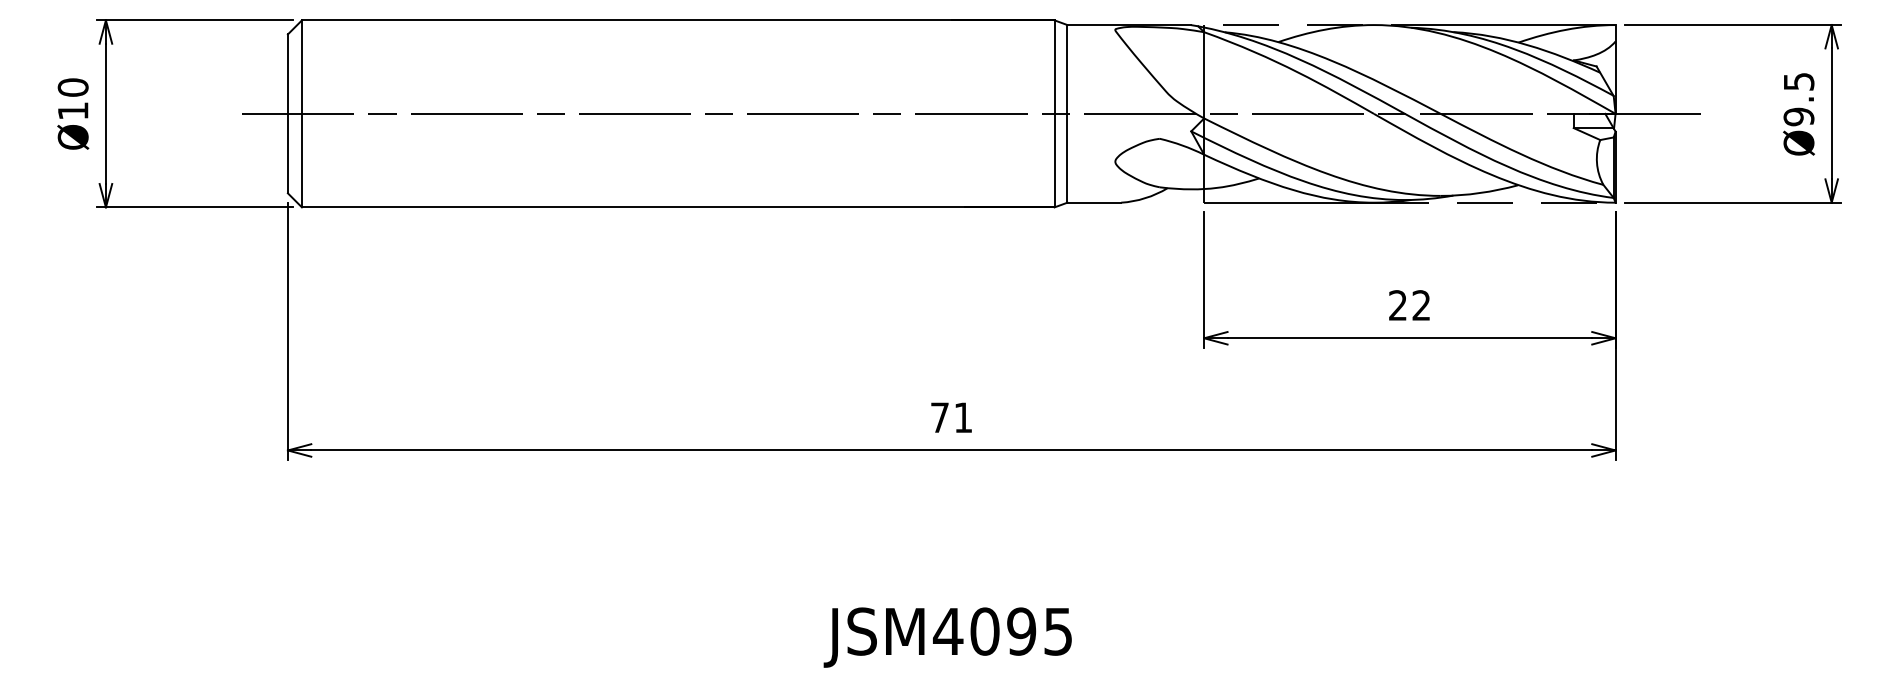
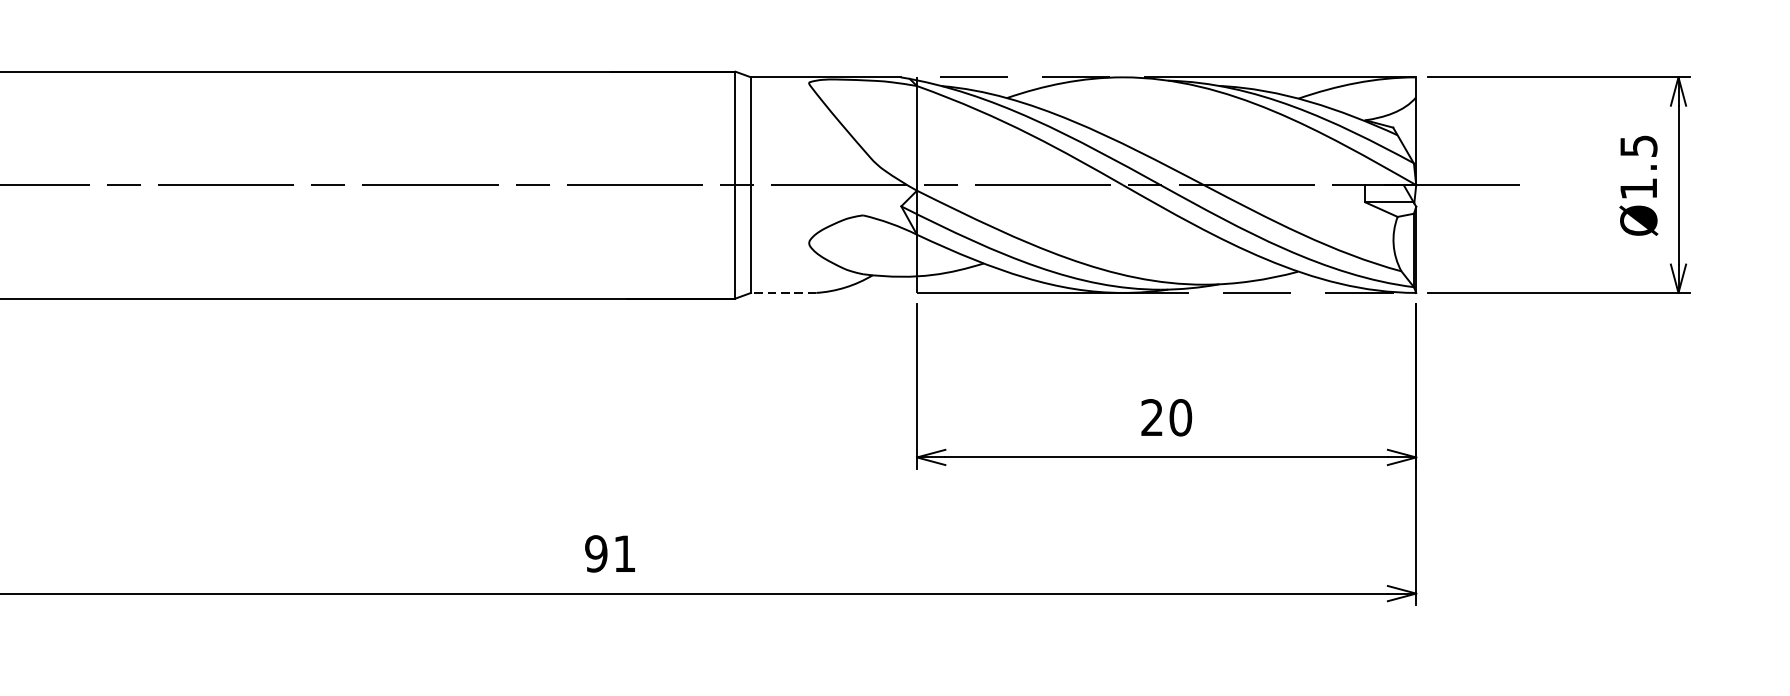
text: (1798, 116) -> (1638, 188), Ø9.5 -> Ø1.5
line: (1094, 202) -> (783, 292), solid -> dashed
text: (1421, 305) -> (1180, 417), 22 -> 20
text: (939, 417) -> (595, 553), 71 -> 91

